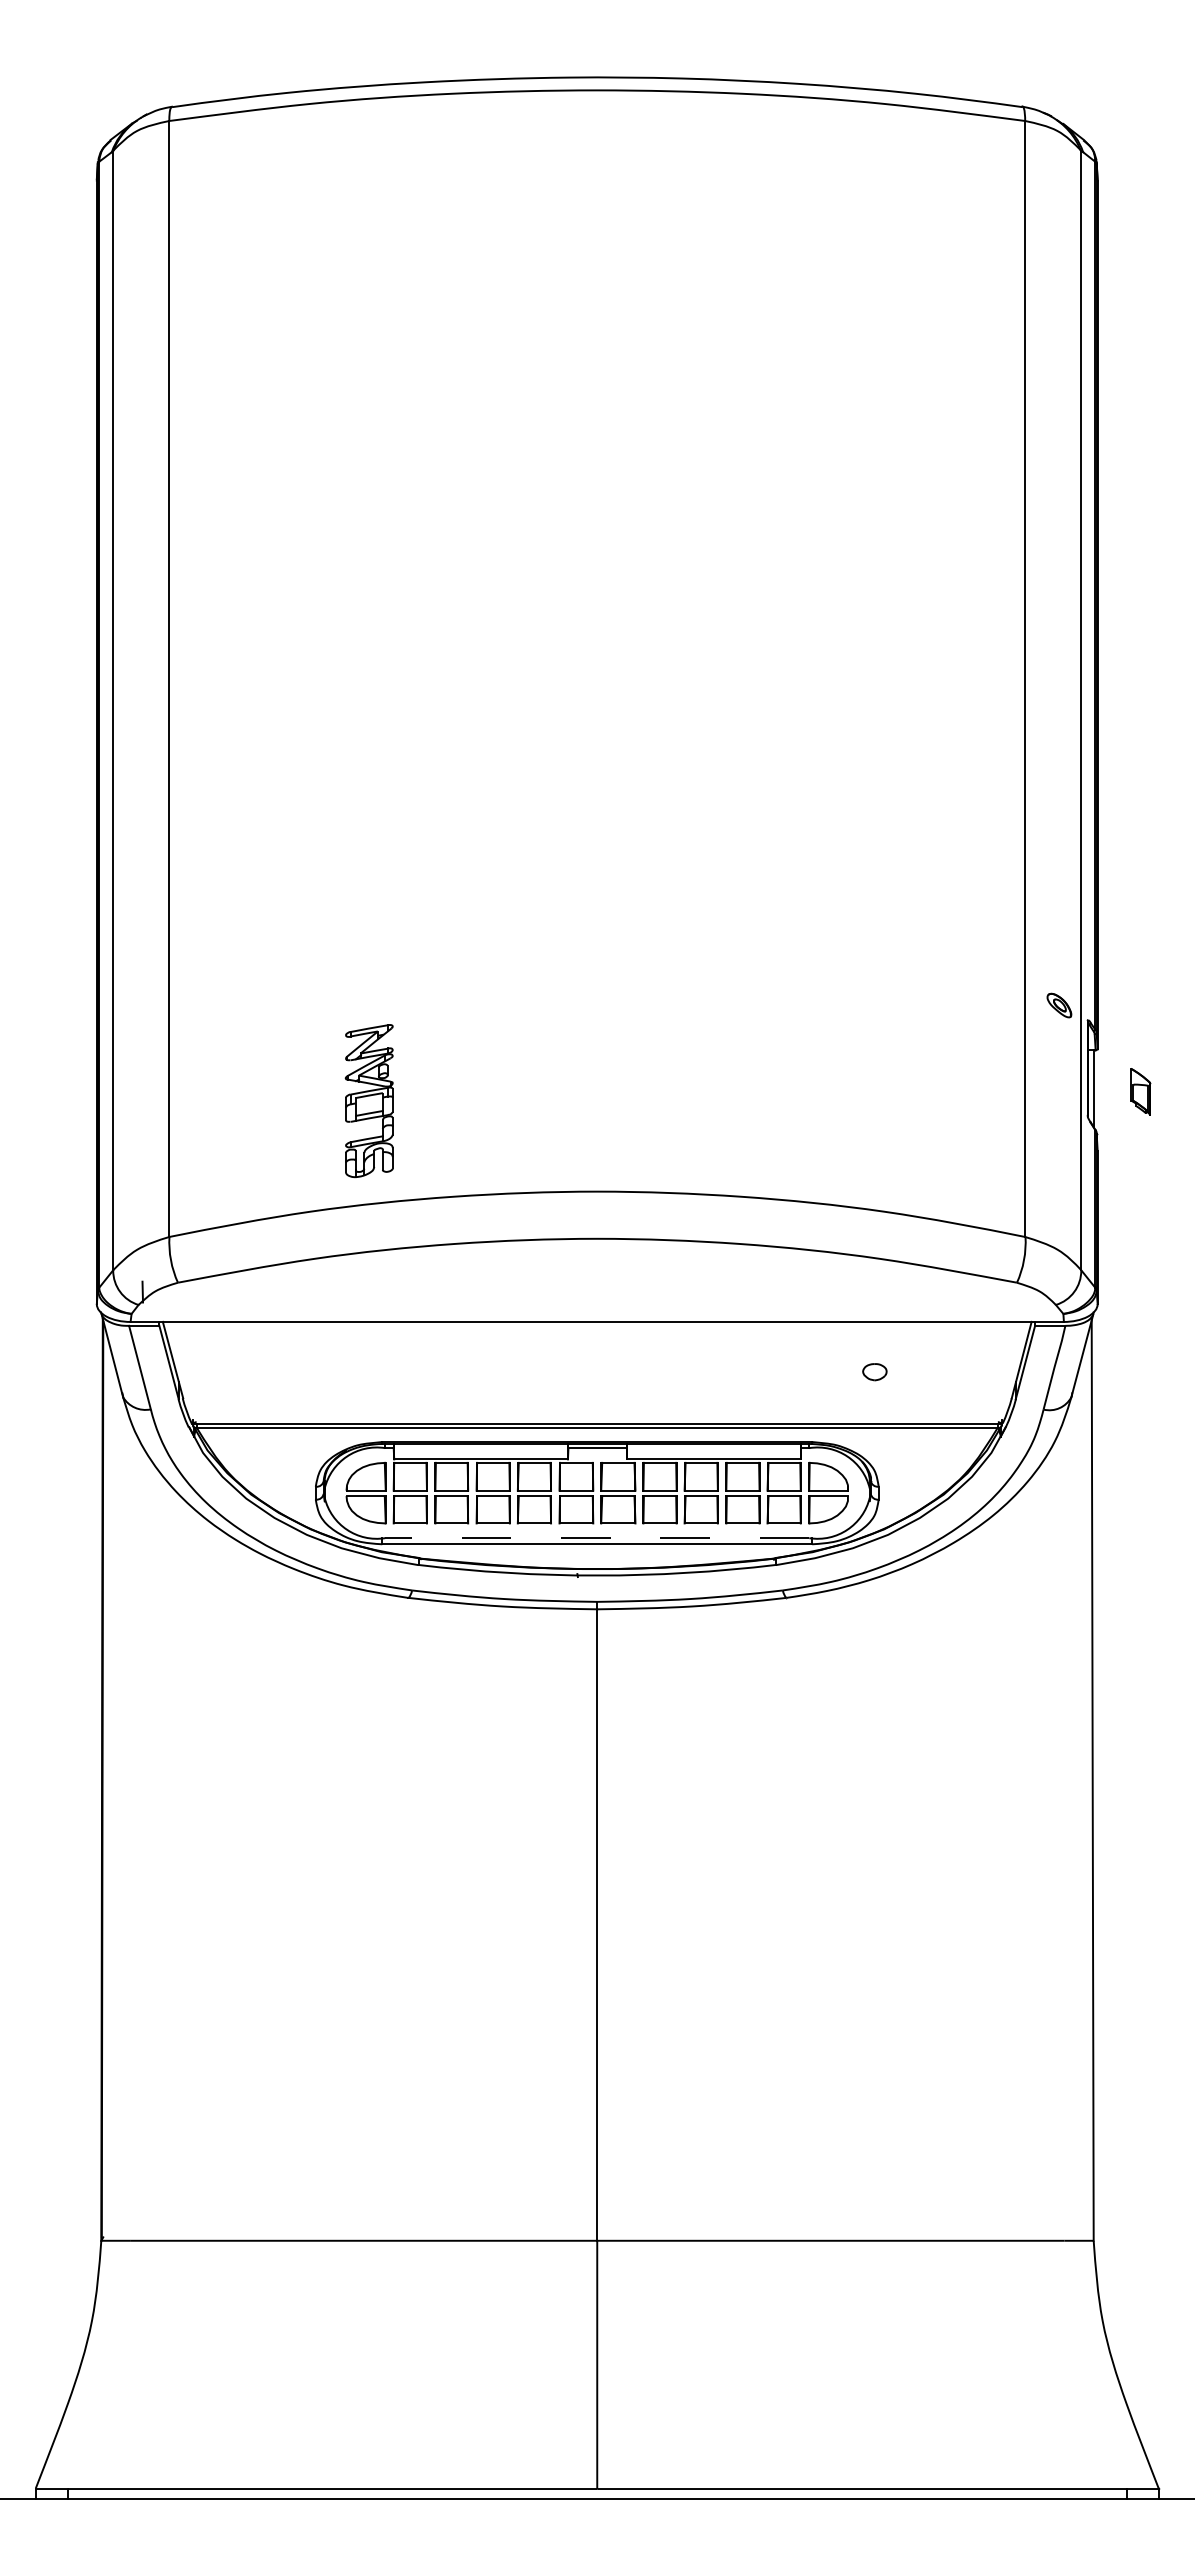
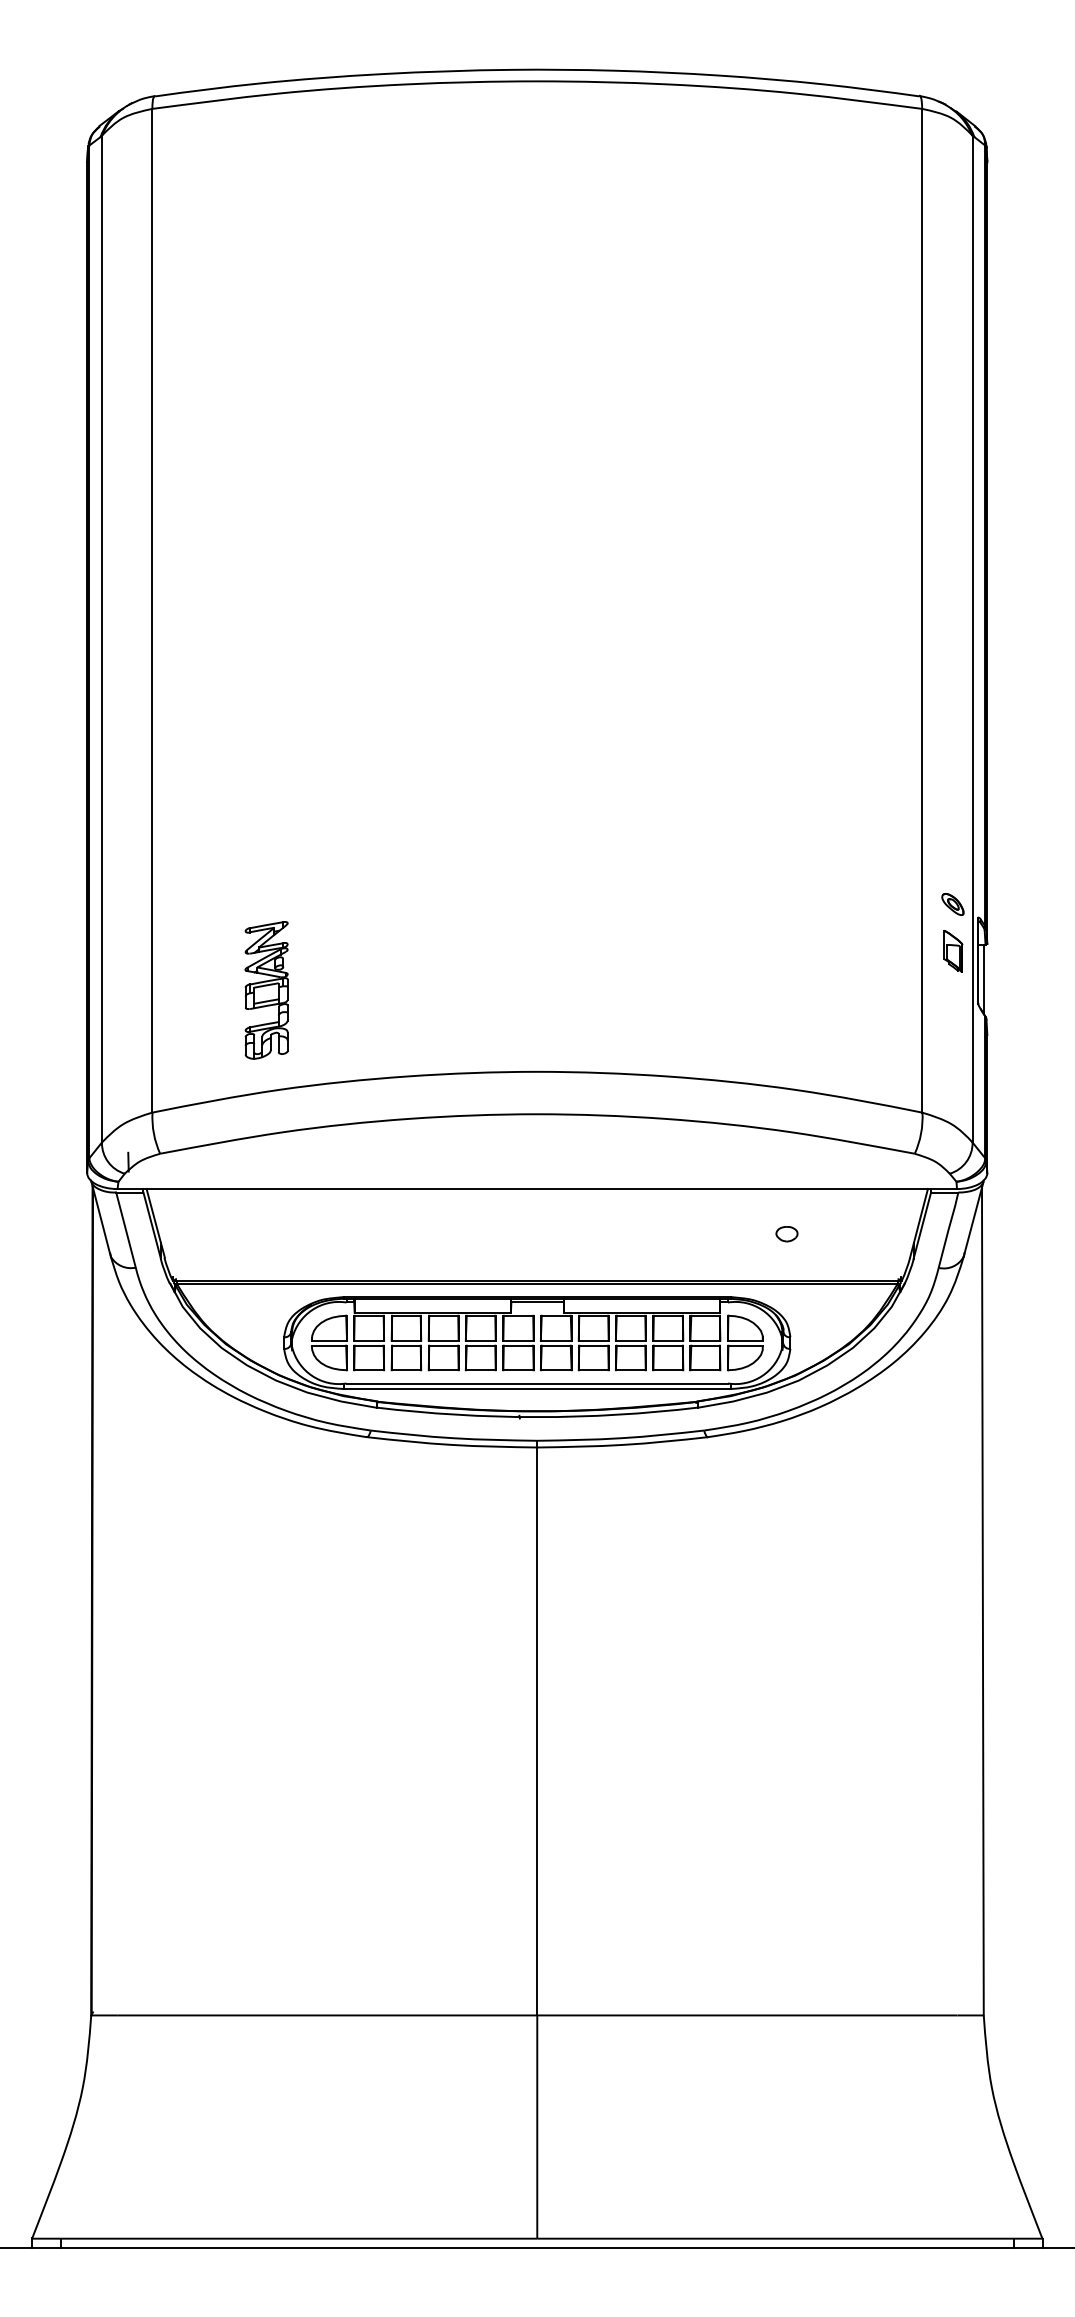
part: (1140, 1091) -> (953, 951), moved
part: (368, 1101) -> (265, 990), moved
line: (597, 1538) -> (537, 1383), dashed -> solid

